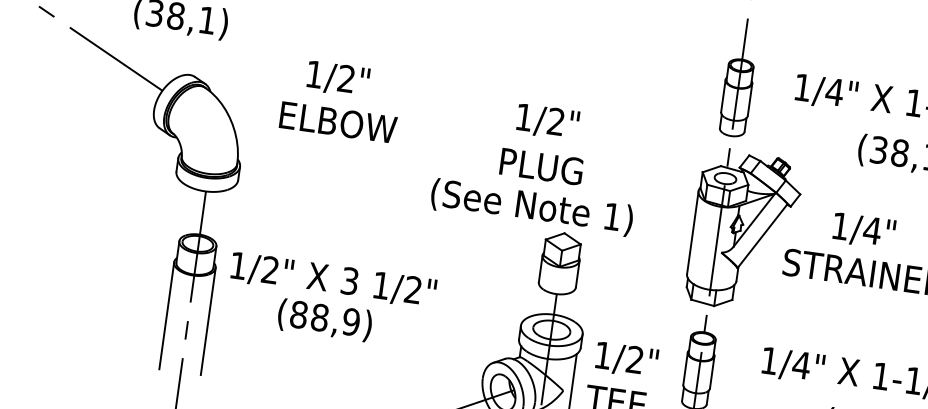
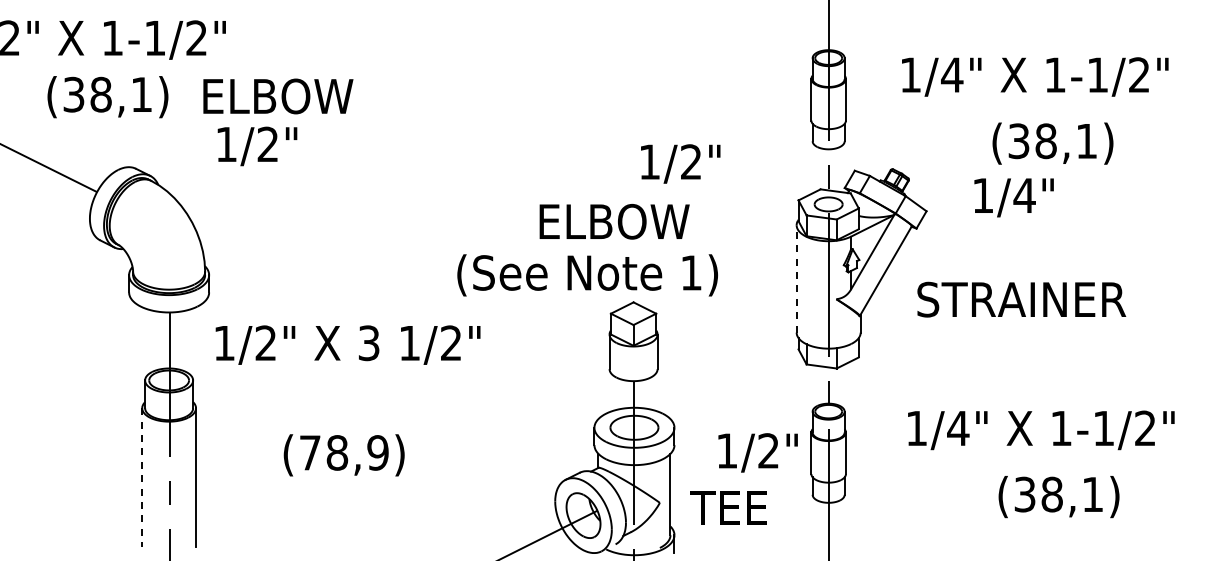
text: (338, 79) -> (257, 146), moved
text: (547, 121) -> (680, 163), moved
text: (338, 122) -> (278, 96), moved
text: (560, 169) -> (616, 221), PLUG -> ELBOW
text: (863, 230) -> (1013, 197), moved
line: (692, 232) -> (796, 278), solid -> dashed
text: (333, 279) -> (347, 344), moved
text: (298, 314) -> (309, 452), (88,9) -> (78,9)
line: (166, 316) -> (142, 478), solid -> dashed
text: (626, 359) -> (757, 452), moved

